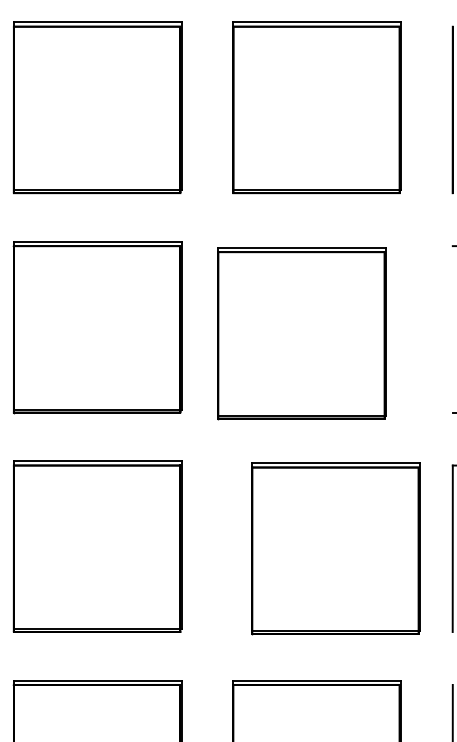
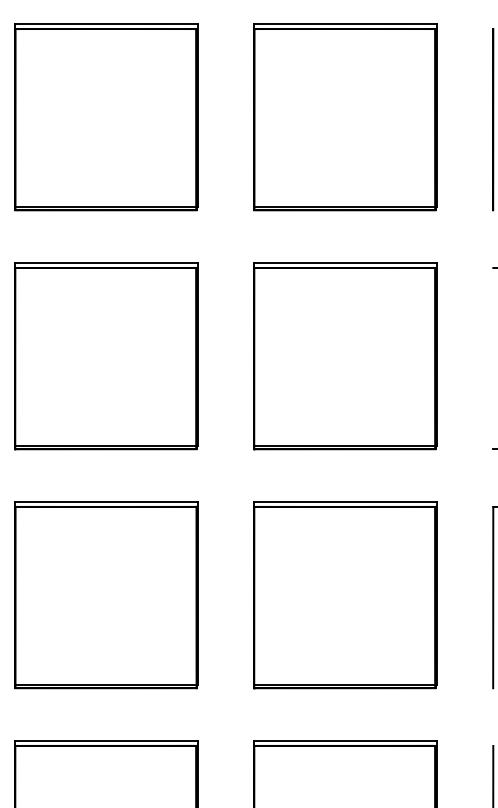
part: (301, 333) -> (344, 356), moved
part: (335, 548) -> (344, 595), moved

